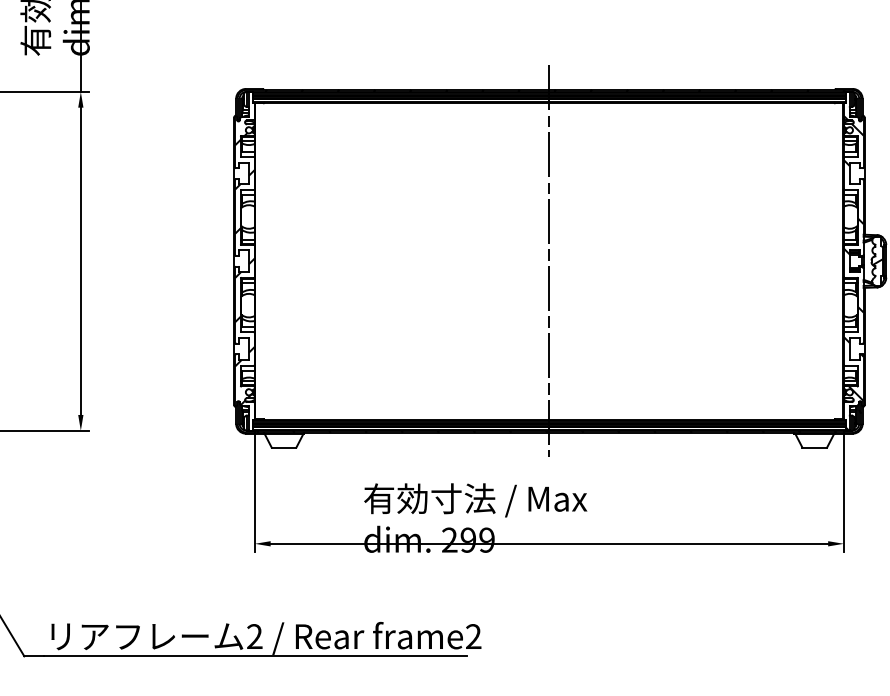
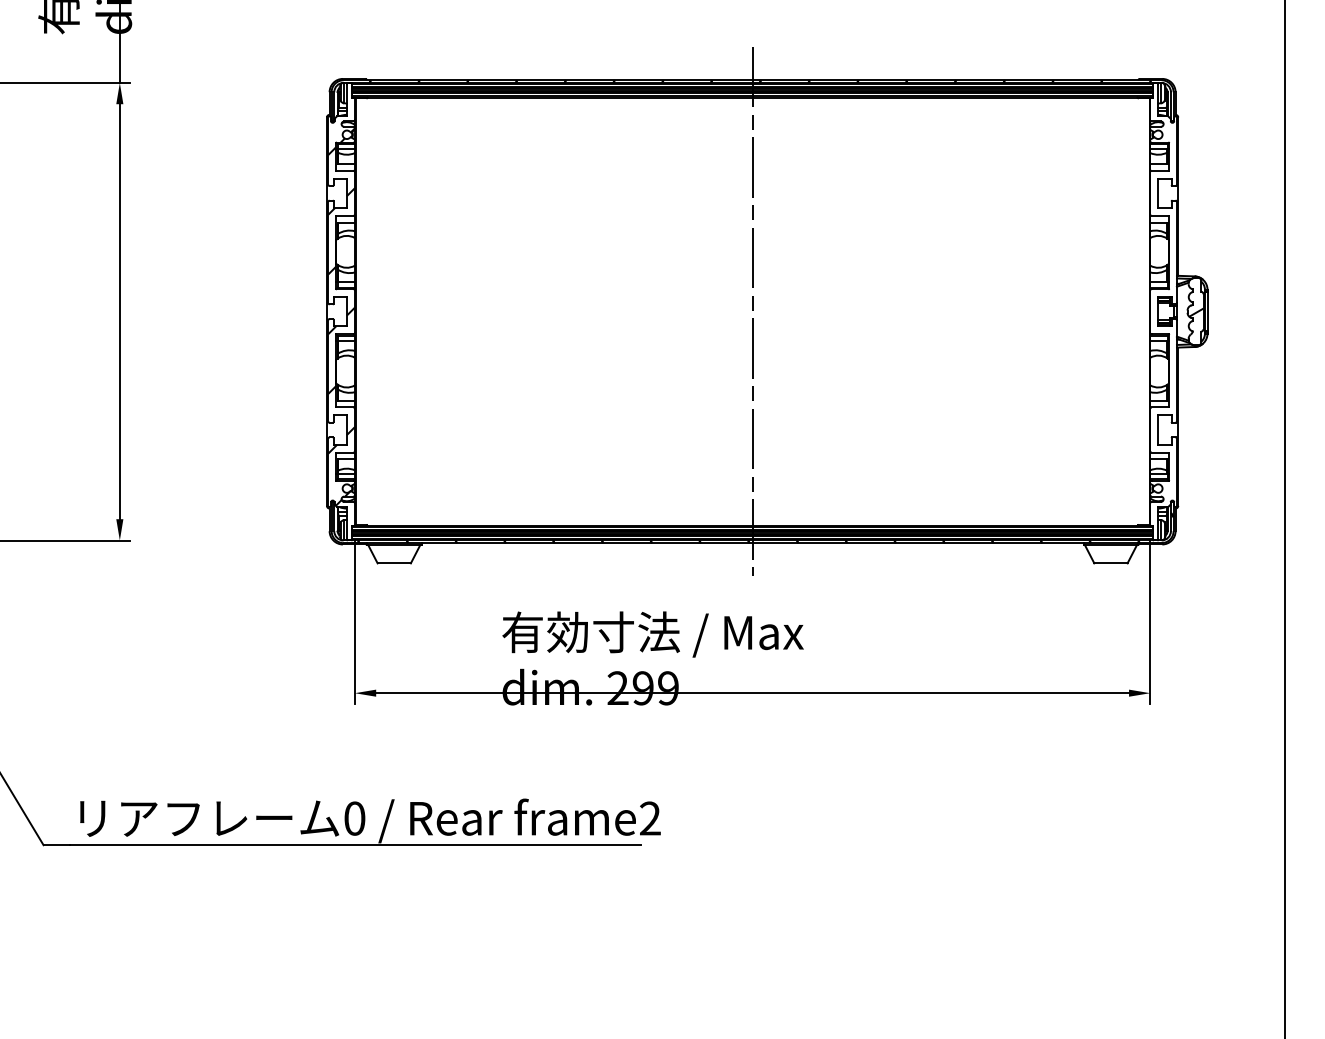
hatch: (853, 273) -> (1163, 327), removed
text: (254, 636) -> (354, 818), 2 -> 0

